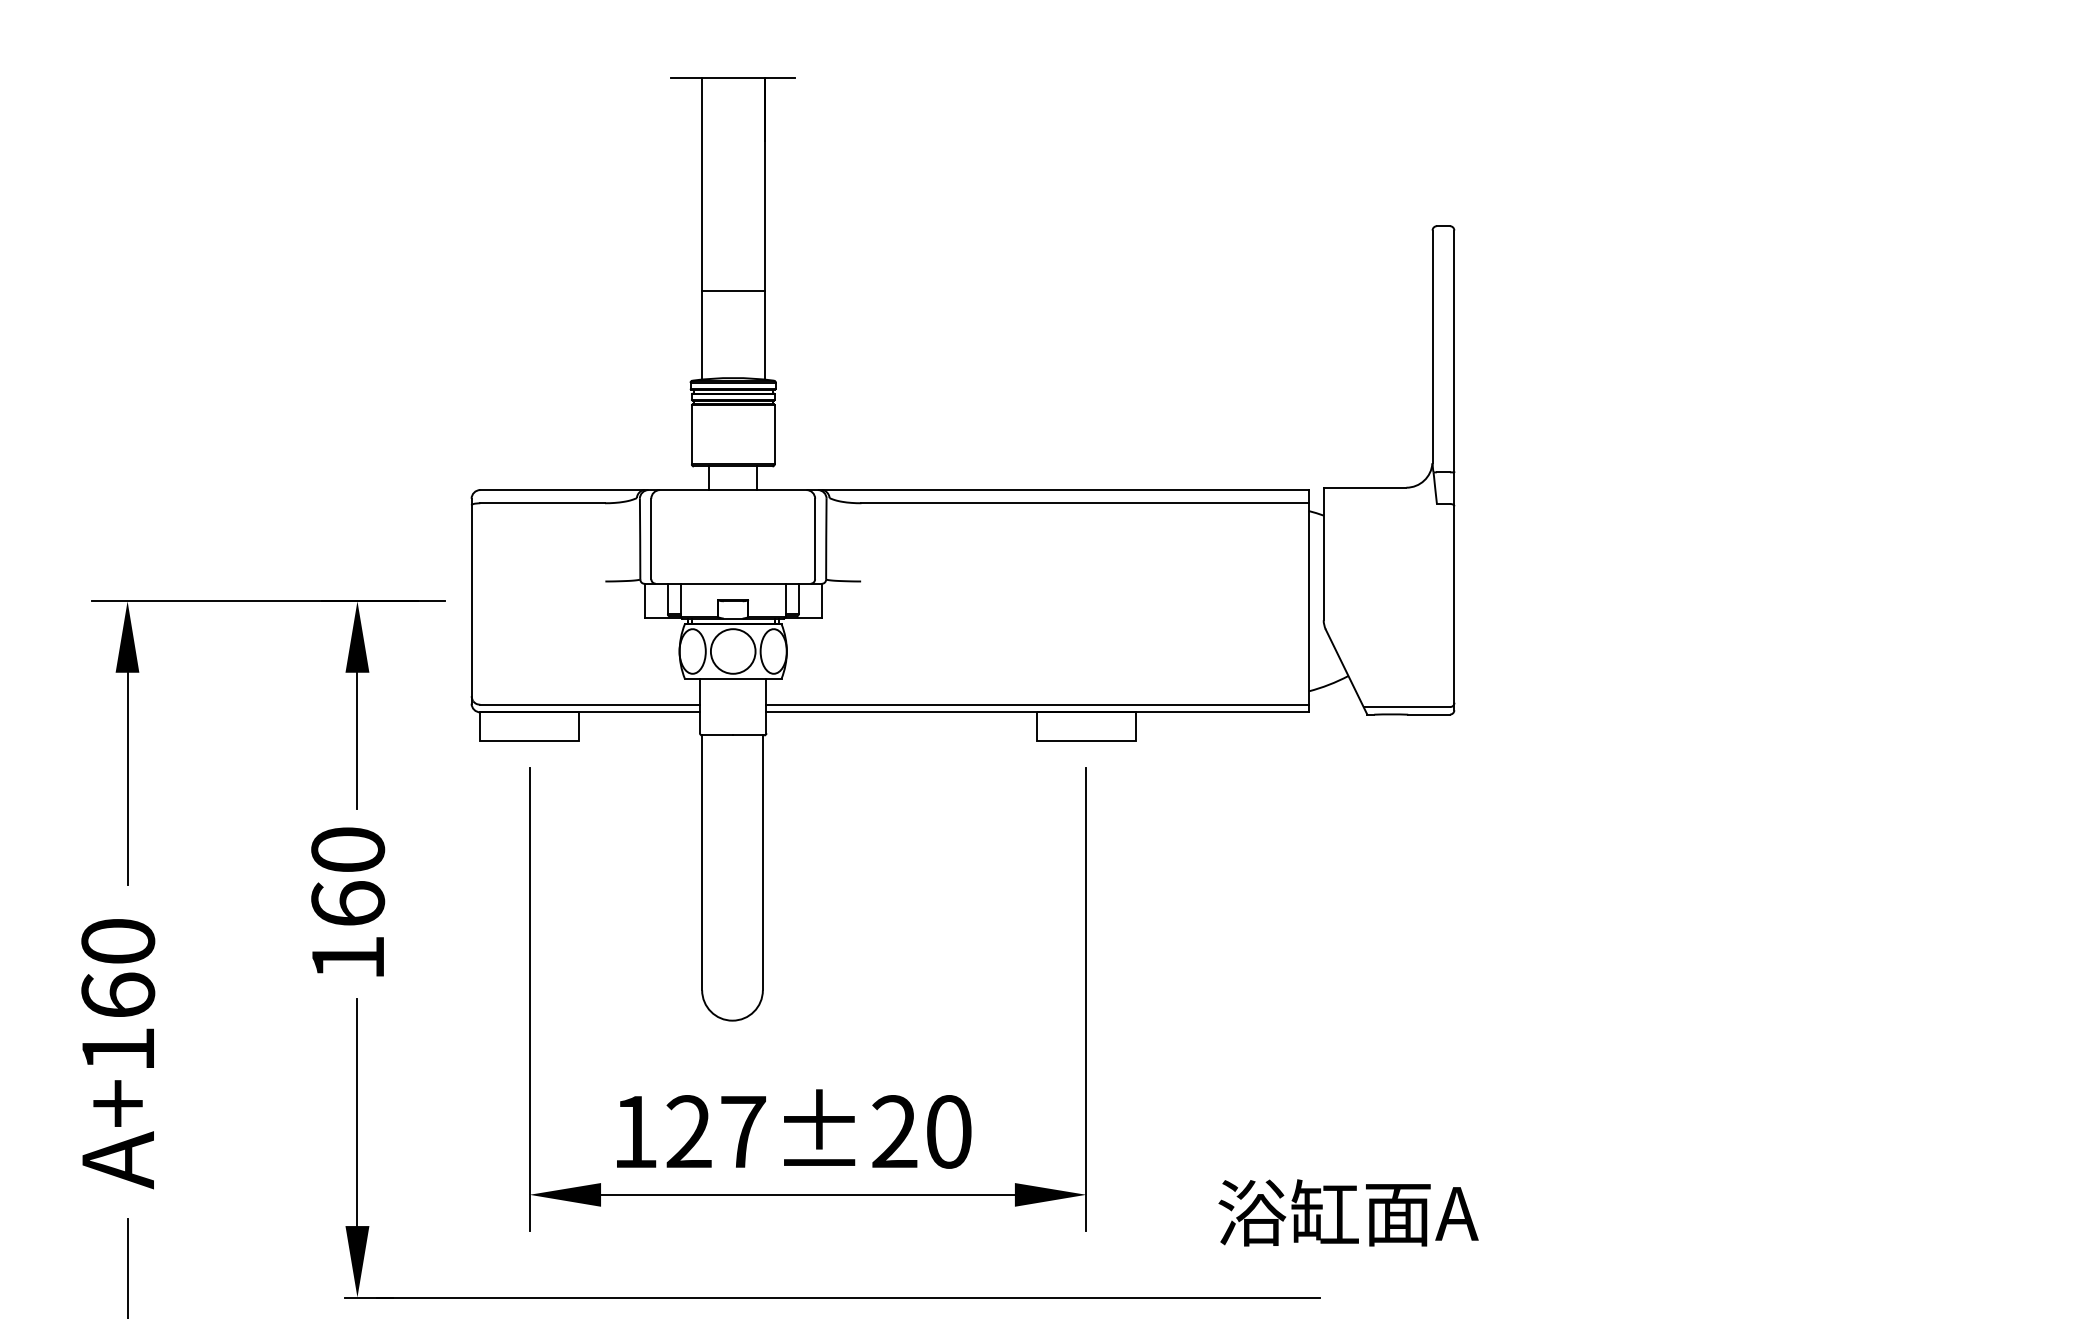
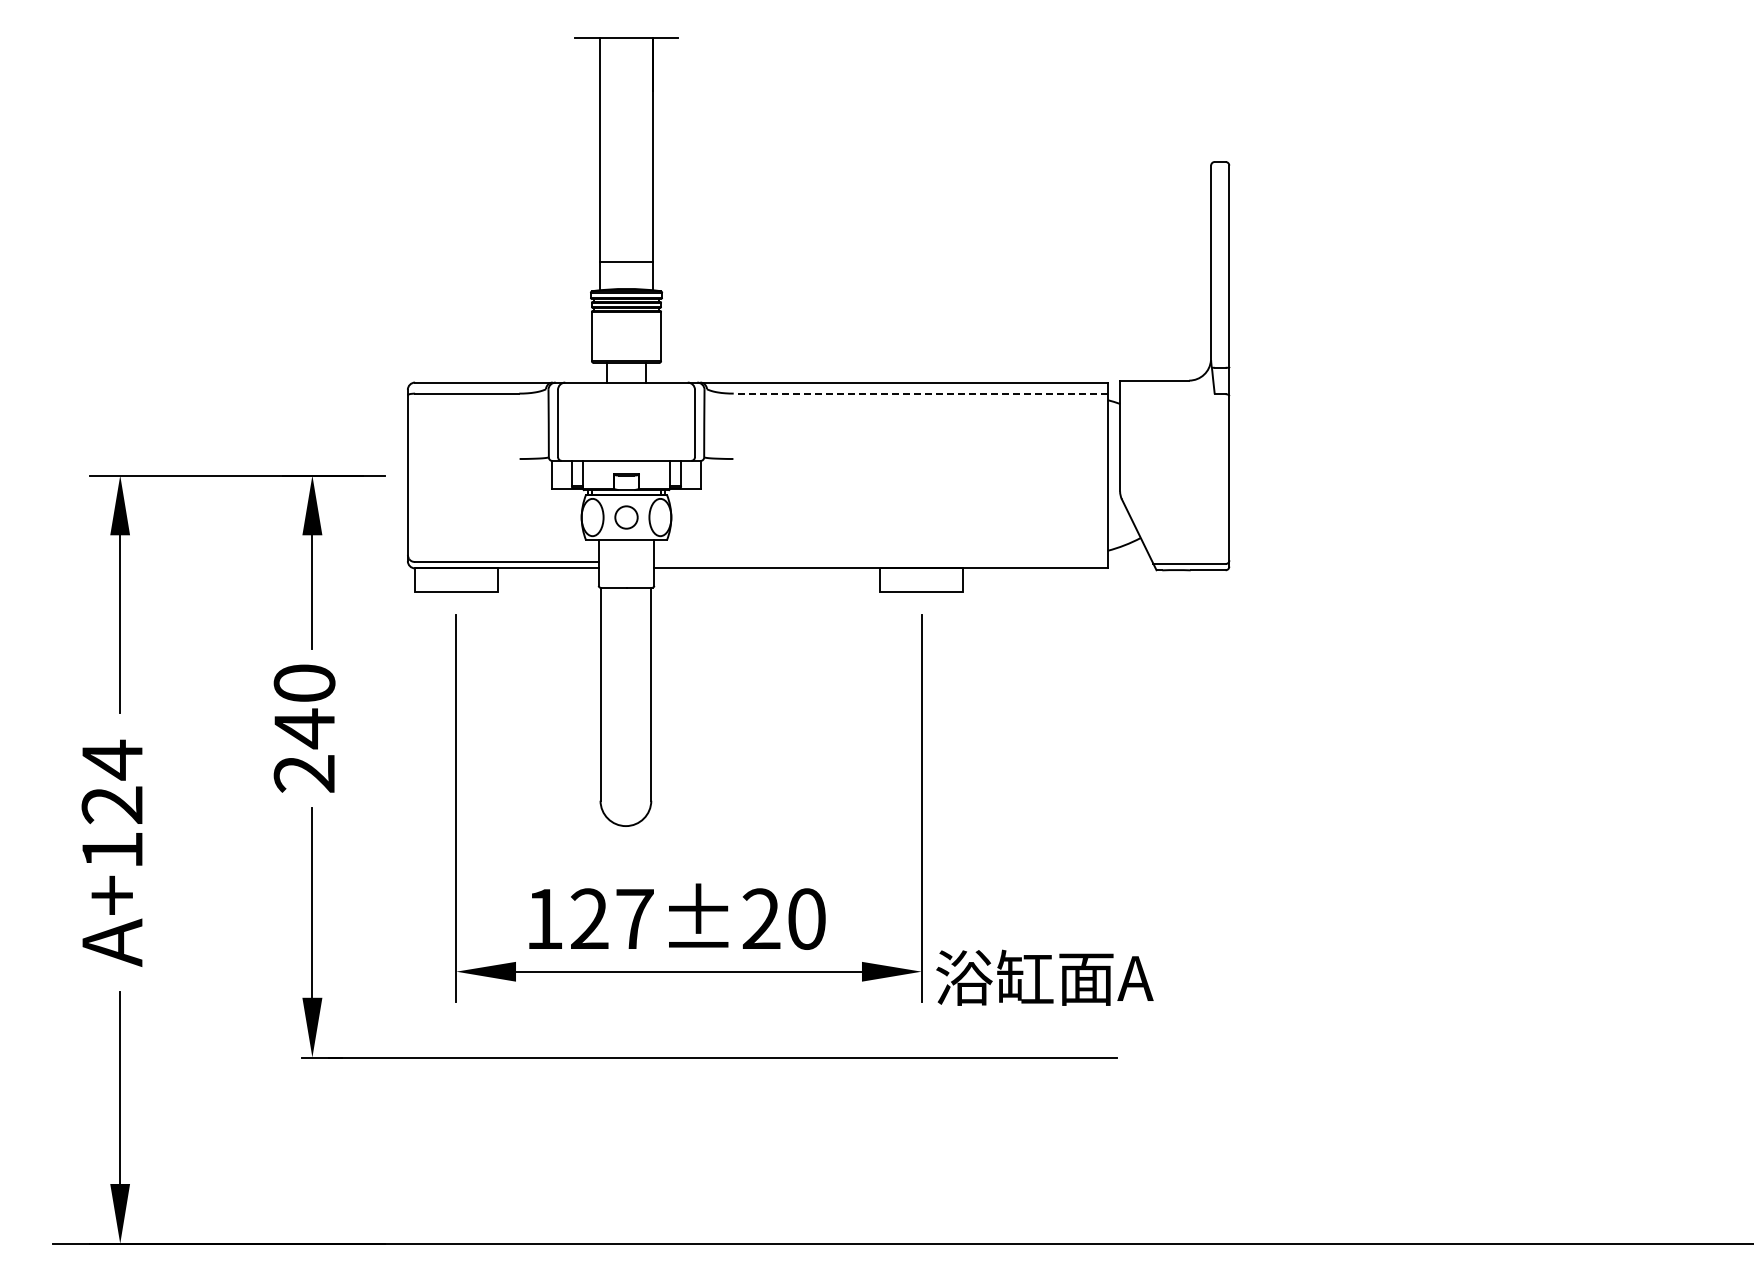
line: (733, 291) -> (626, 262), moved
line: (1084, 503) -> (920, 393), solid -> dashed
circle: (733, 651) -> (626, 517), size x0.6
line: (1037, 705) -> (880, 562), removed
text: (348, 930) -> (304, 750), 160 -> 240
text: (118, 967) -> (112, 781), A+160 -> A+124
text: (1348, 1212) -> (1044, 977), moved

